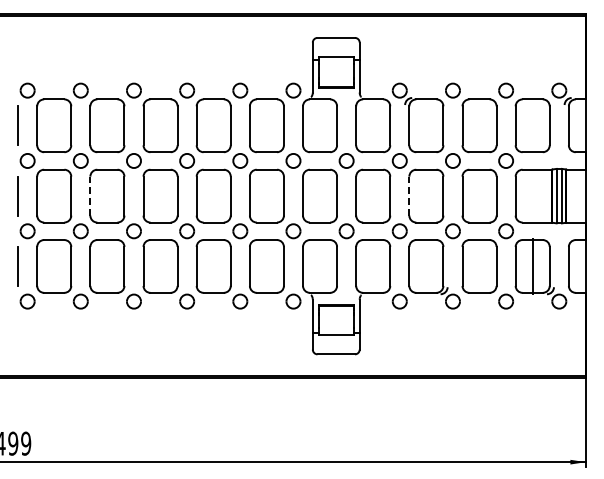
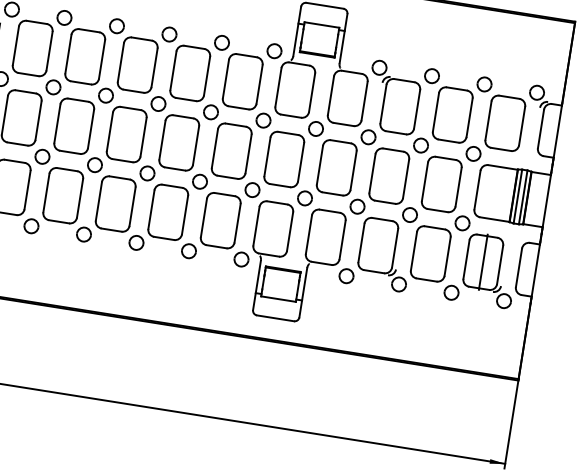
line: (90, 195) -> (57, 122), dashed -> solid
line: (409, 195) -> (372, 172), dashed -> solid

